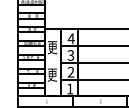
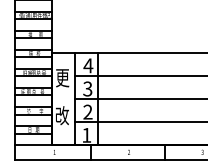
text: (51, 74) -> (61, 115), 更 -> 改

